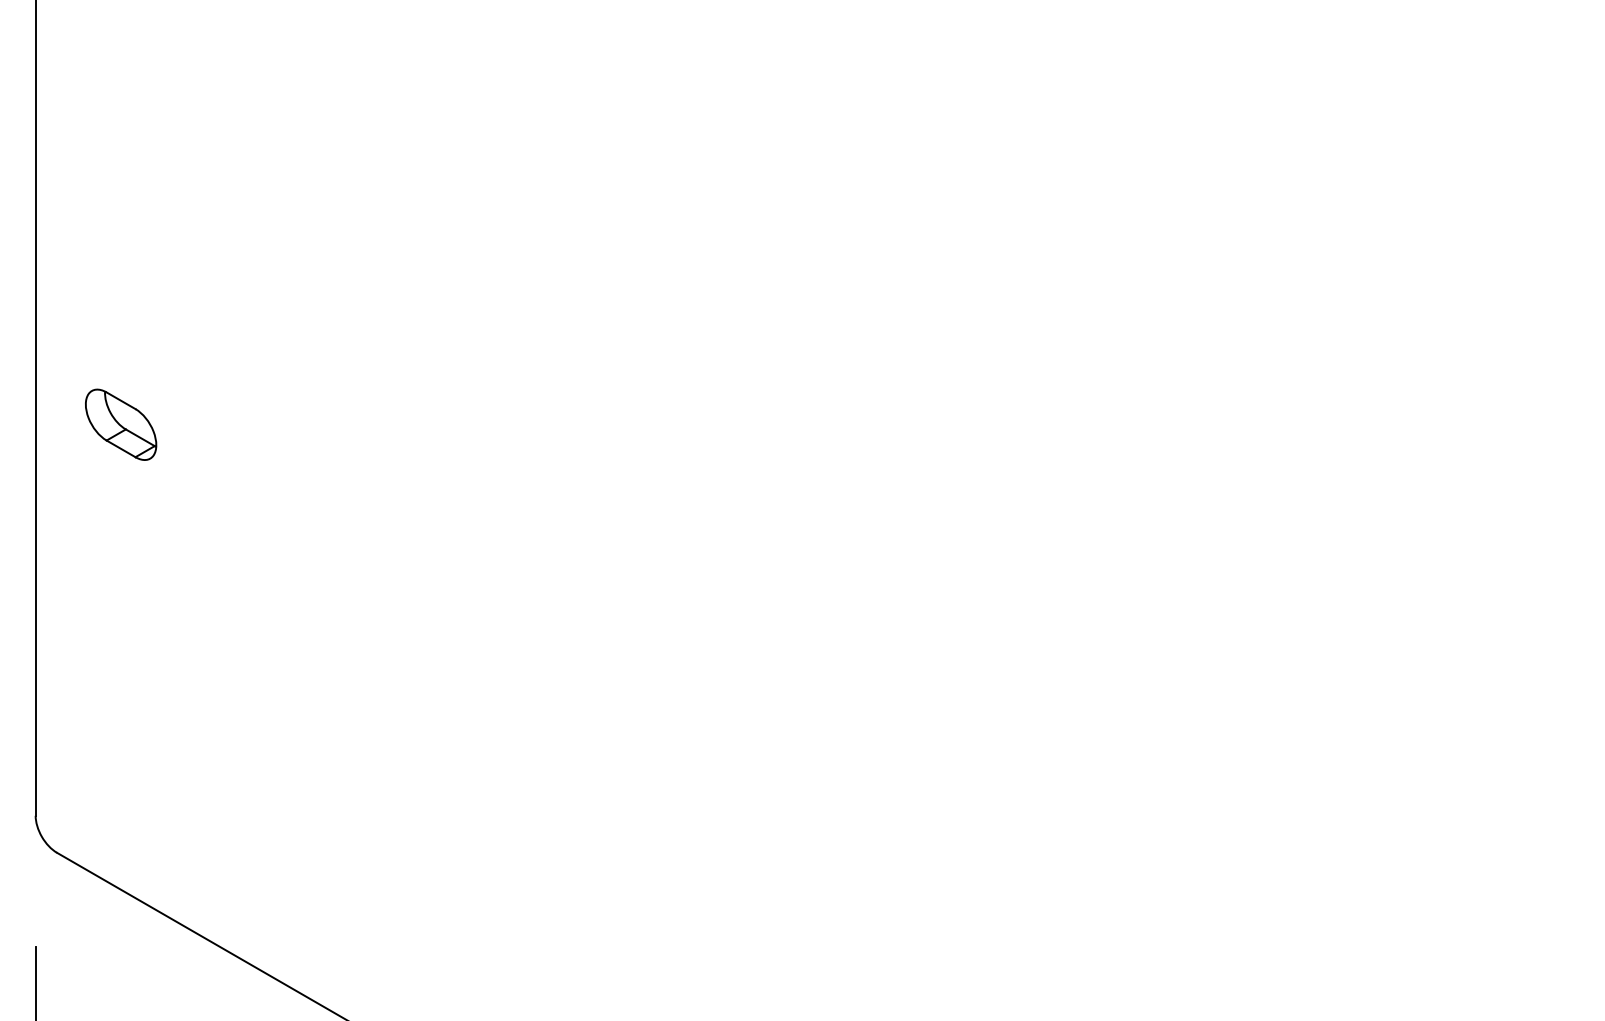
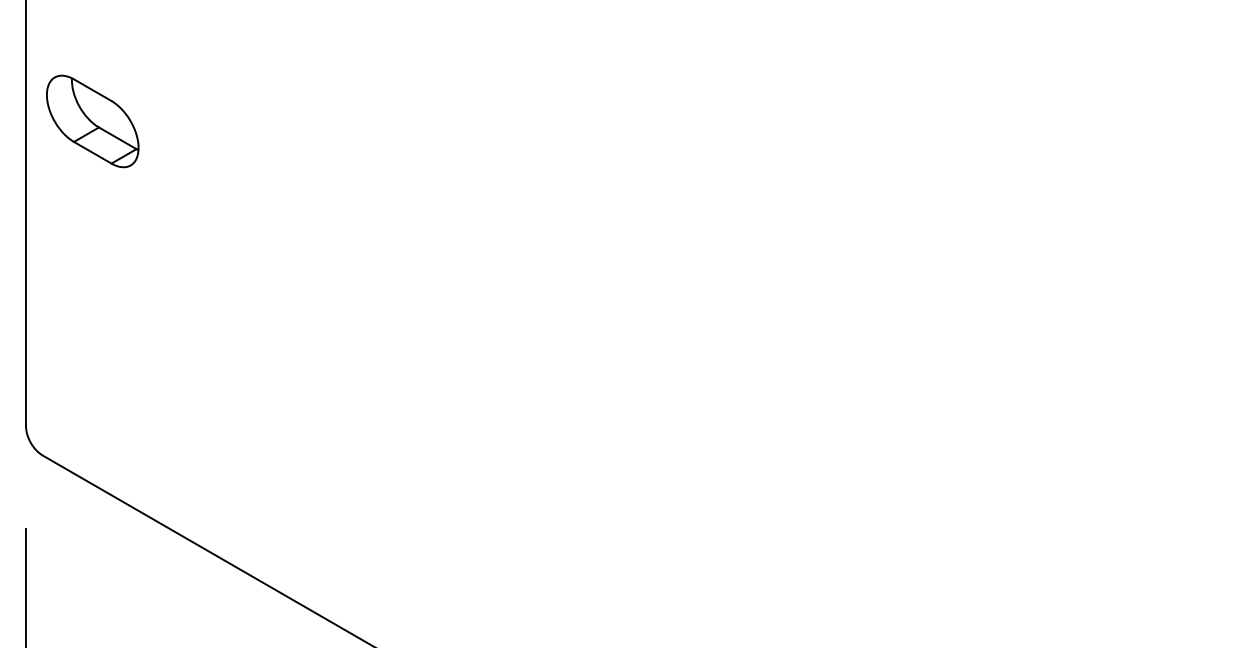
part: (120, 424) -> (92, 121), size x1.67

